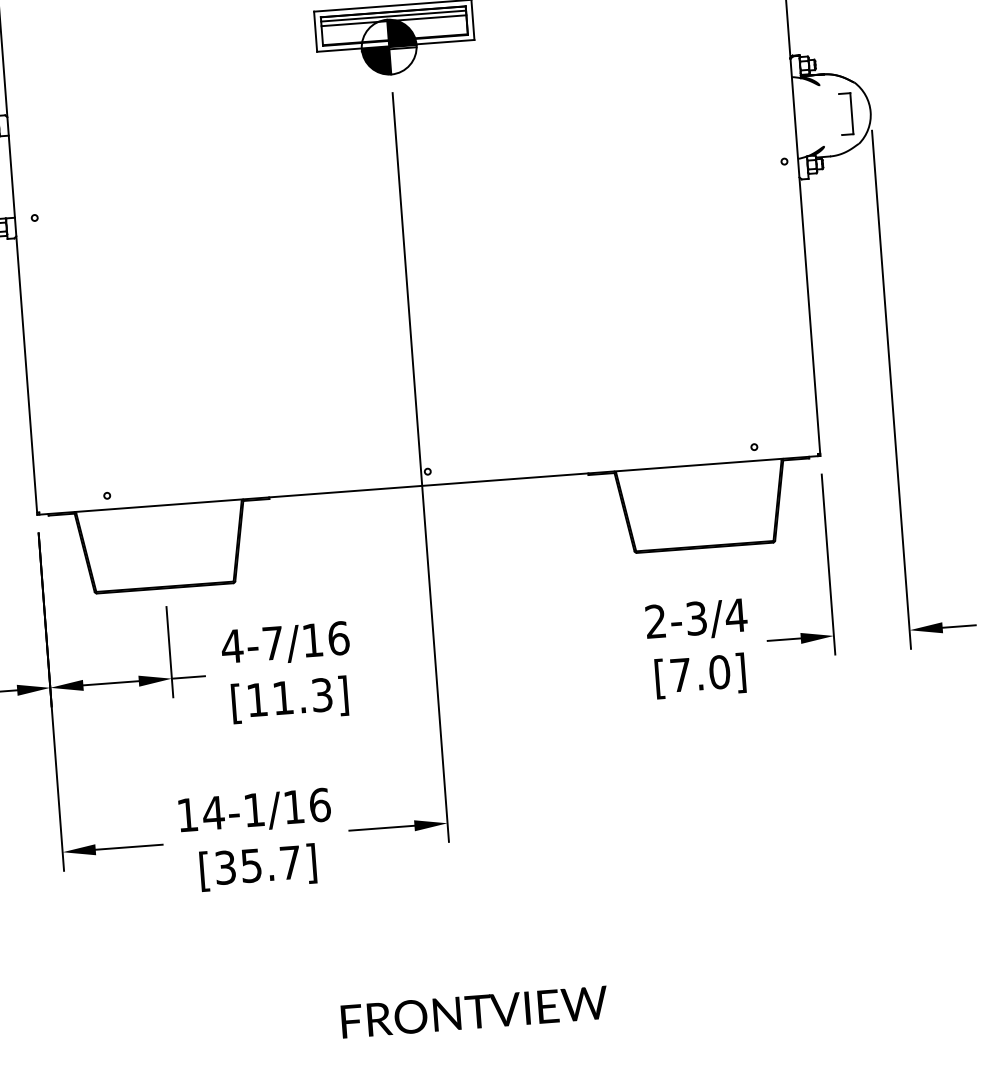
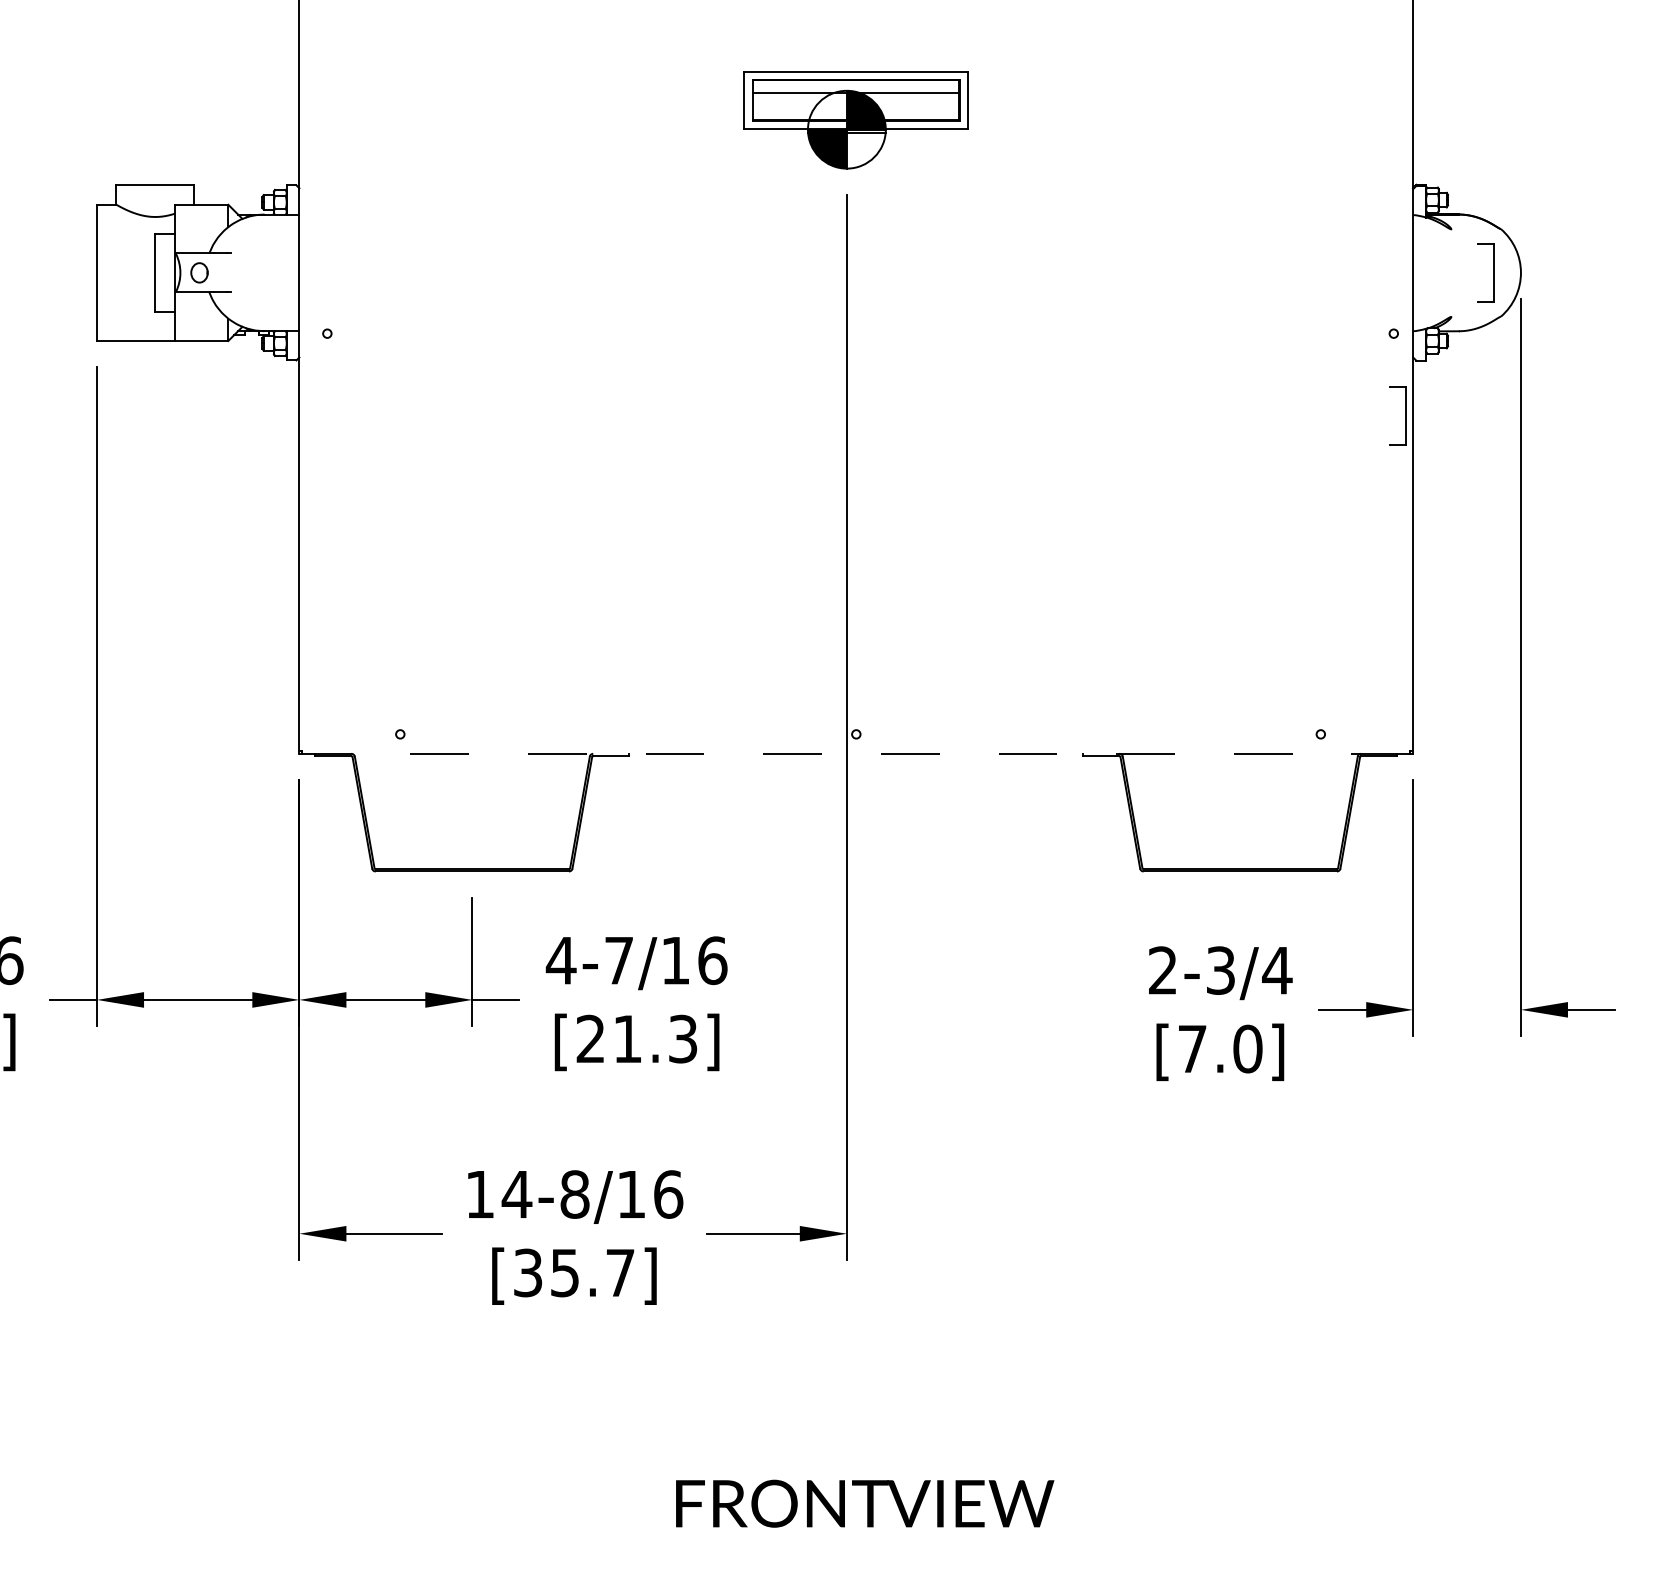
line: (393, 16) -> (856, 86), removed
part: (797, 218) -> (1405, 415), added
line: (427, 485) -> (854, 753), solid -> dashed
text: (257, 699) -> (590, 1038), [11.3] -> [21.3]
text: (254, 810) -> (574, 1194), 14-1/16 -> 14-8/16

